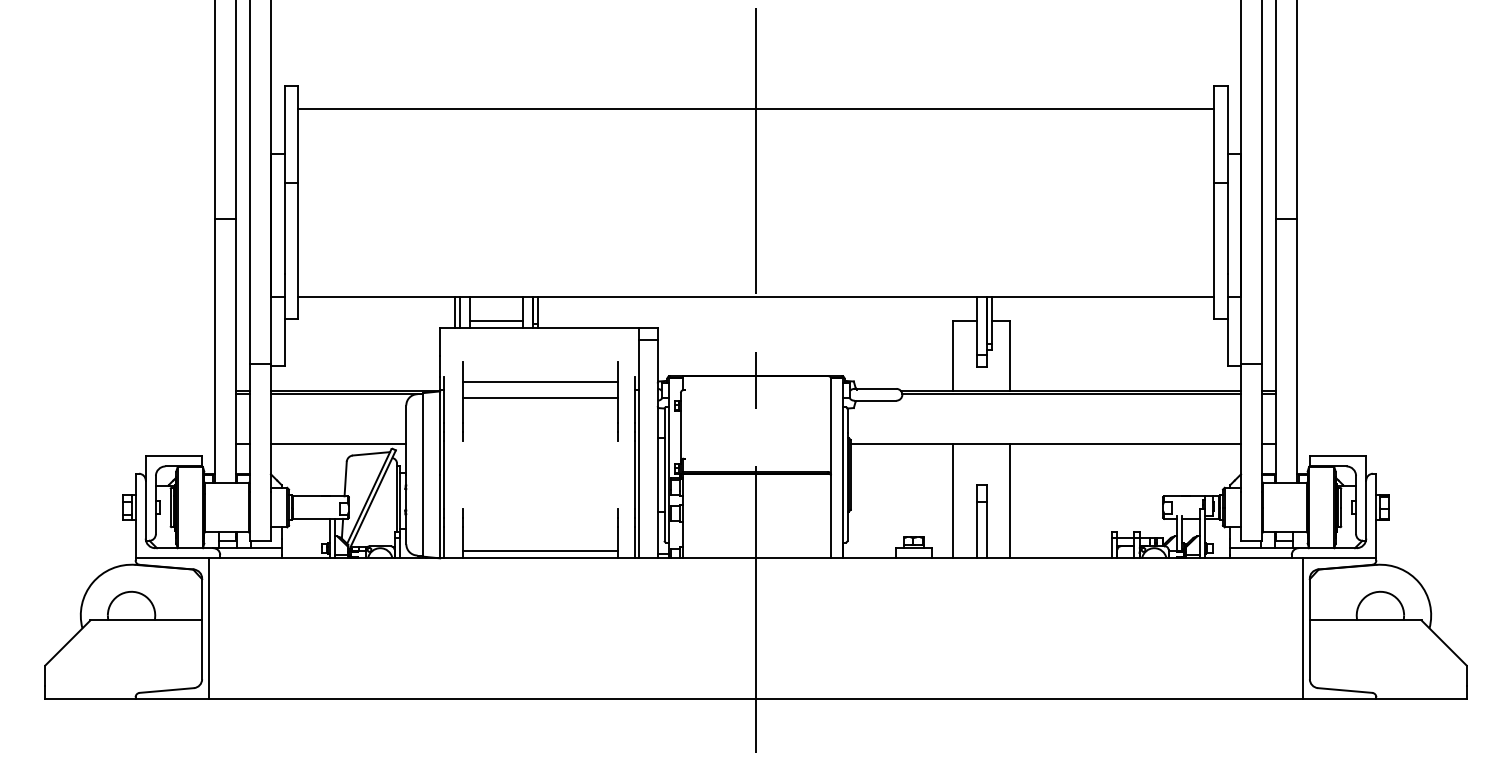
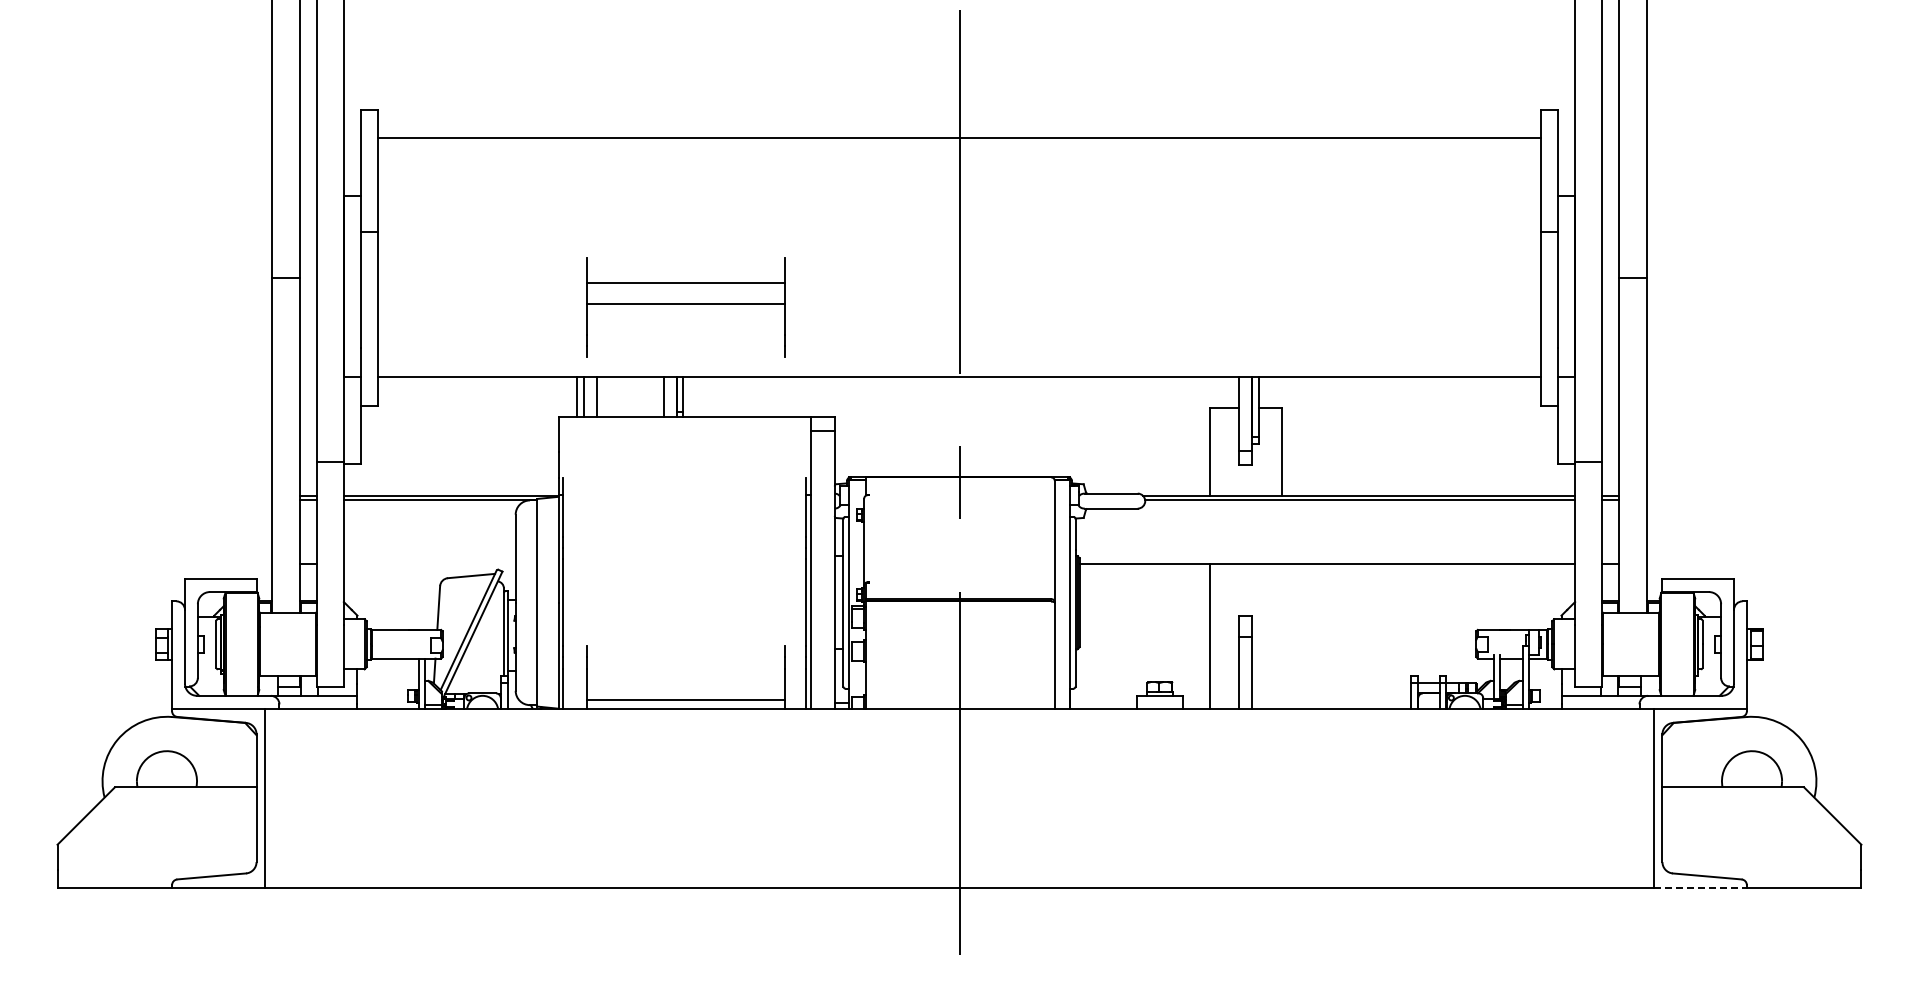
line: (495, 321) -> (629, 408), removed
part: (540, 401) -> (685, 307), moved
line: (338, 443) -> (429, 563), removed
line: (1009, 500) -> (1281, 635), removed
line: (1339, 699) -> (1700, 887), solid -> dashed

